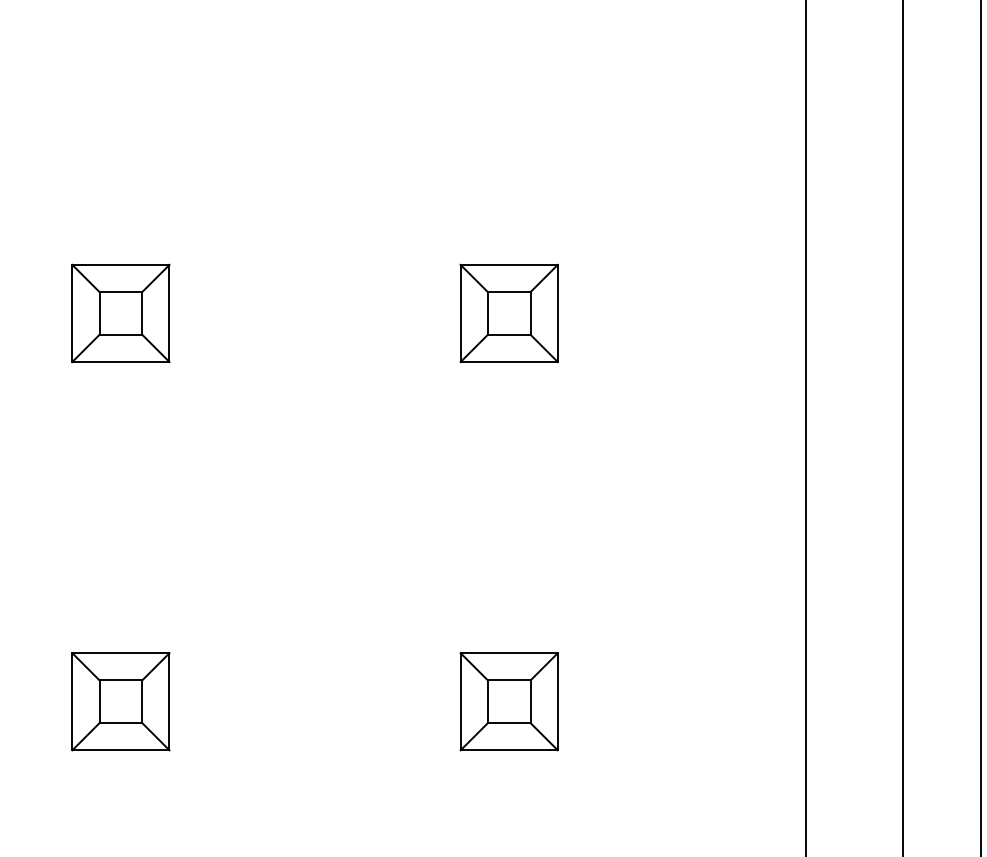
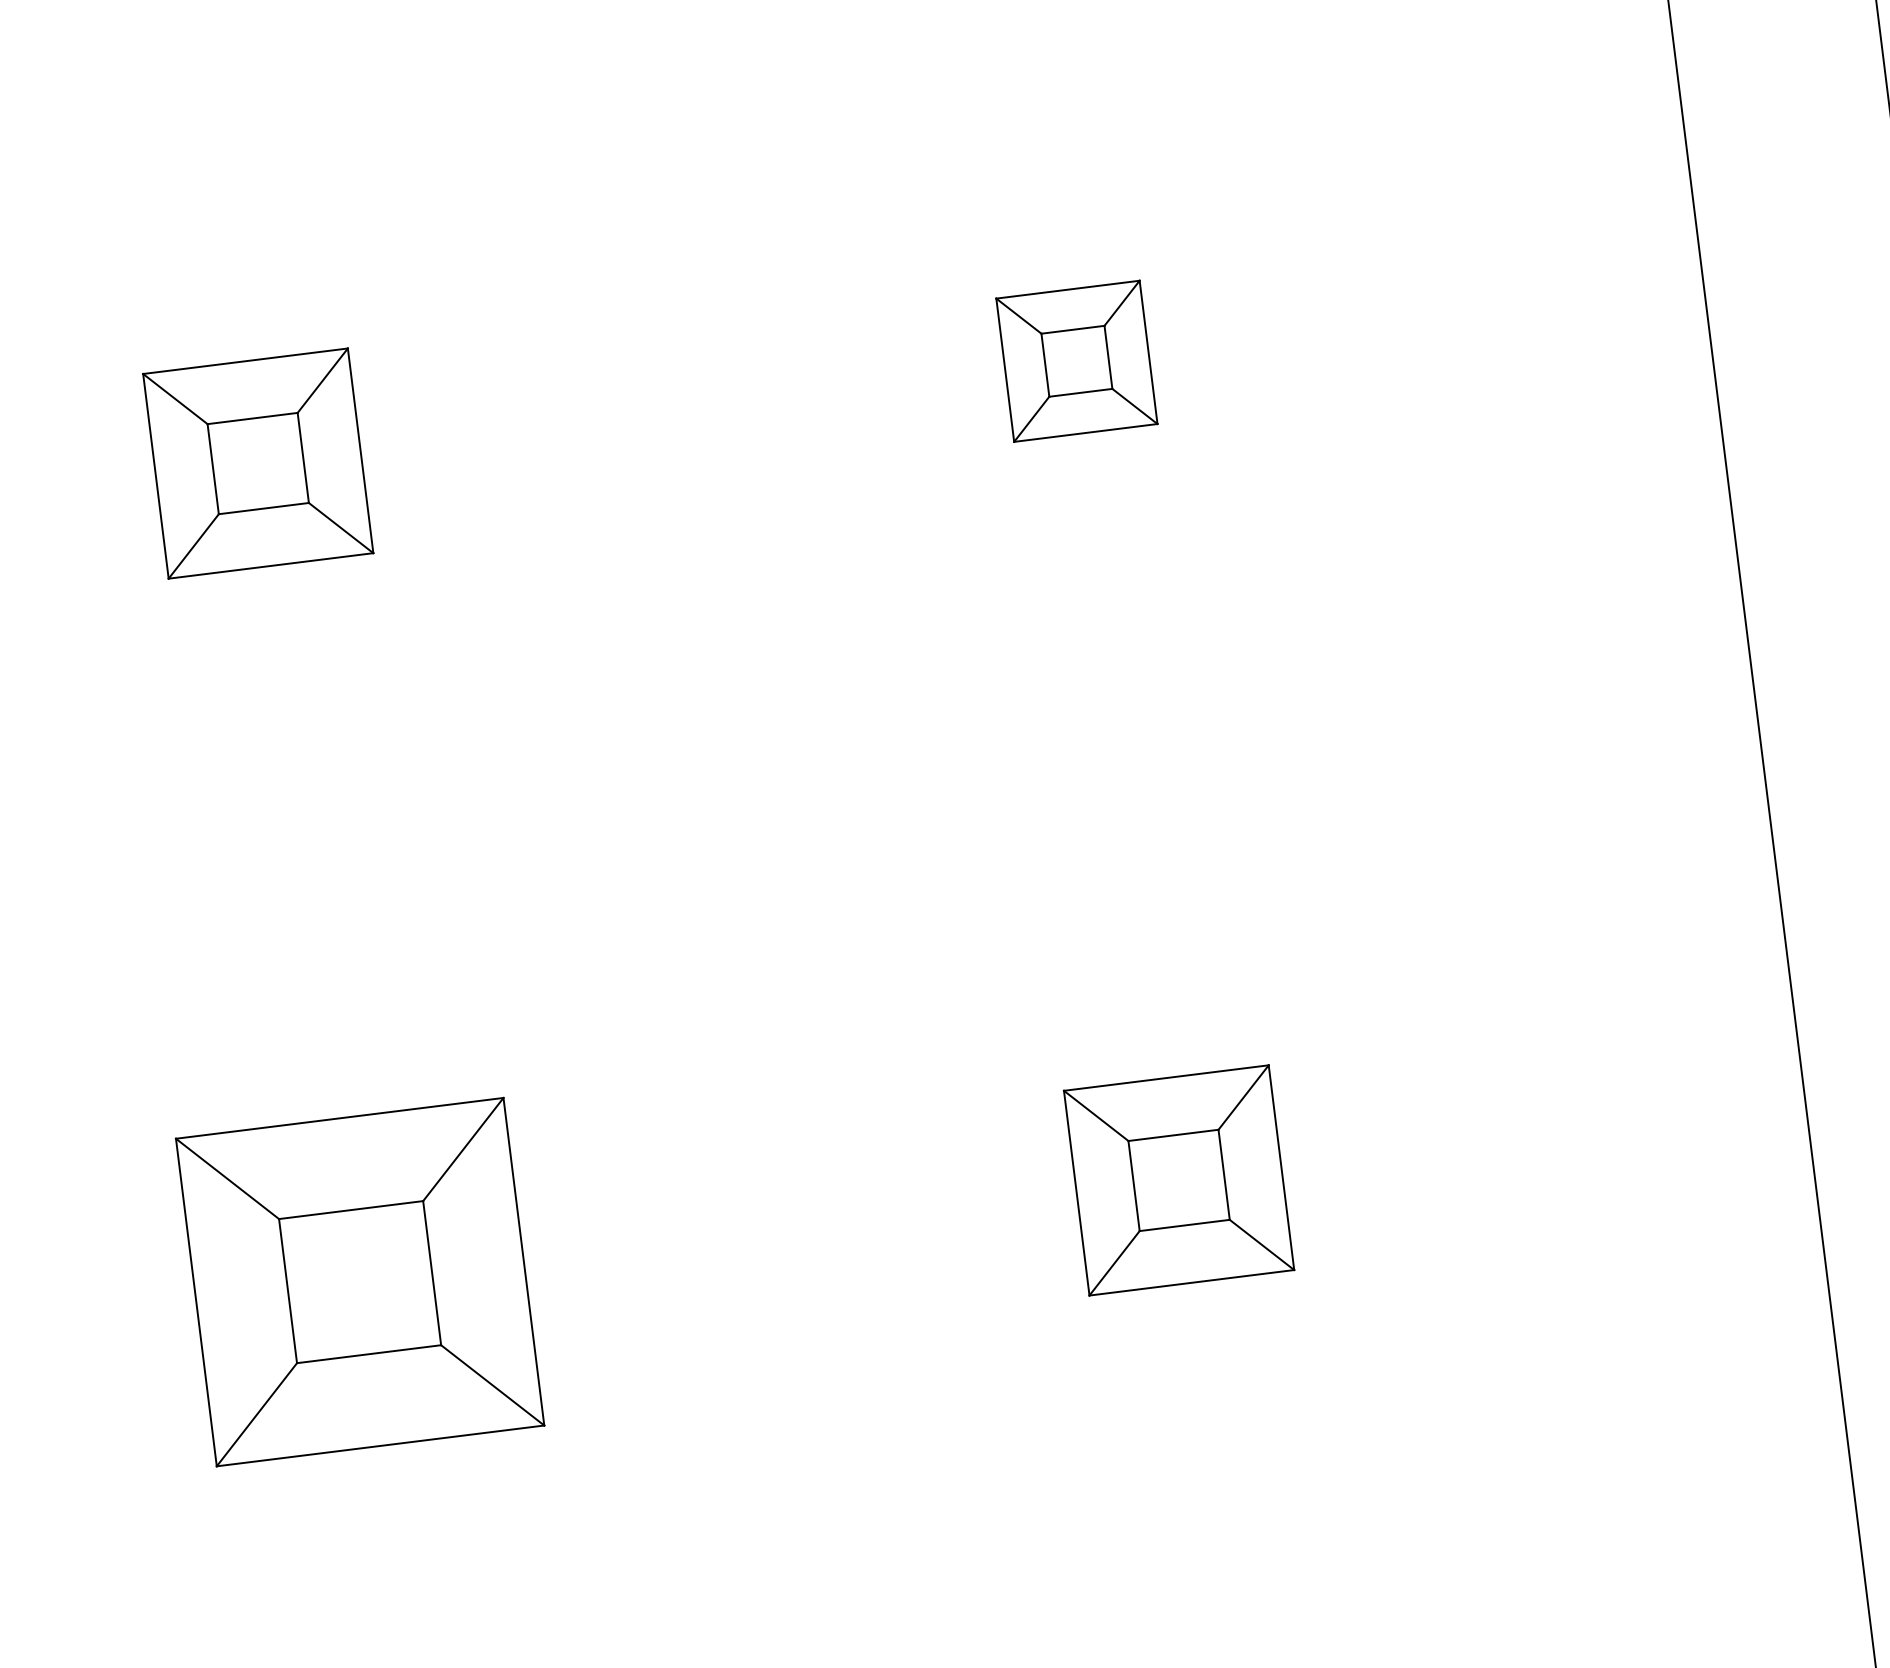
part: (508, 312) -> (1075, 359), size x0.7
part: (120, 701) -> (359, 1281), size x1.6

